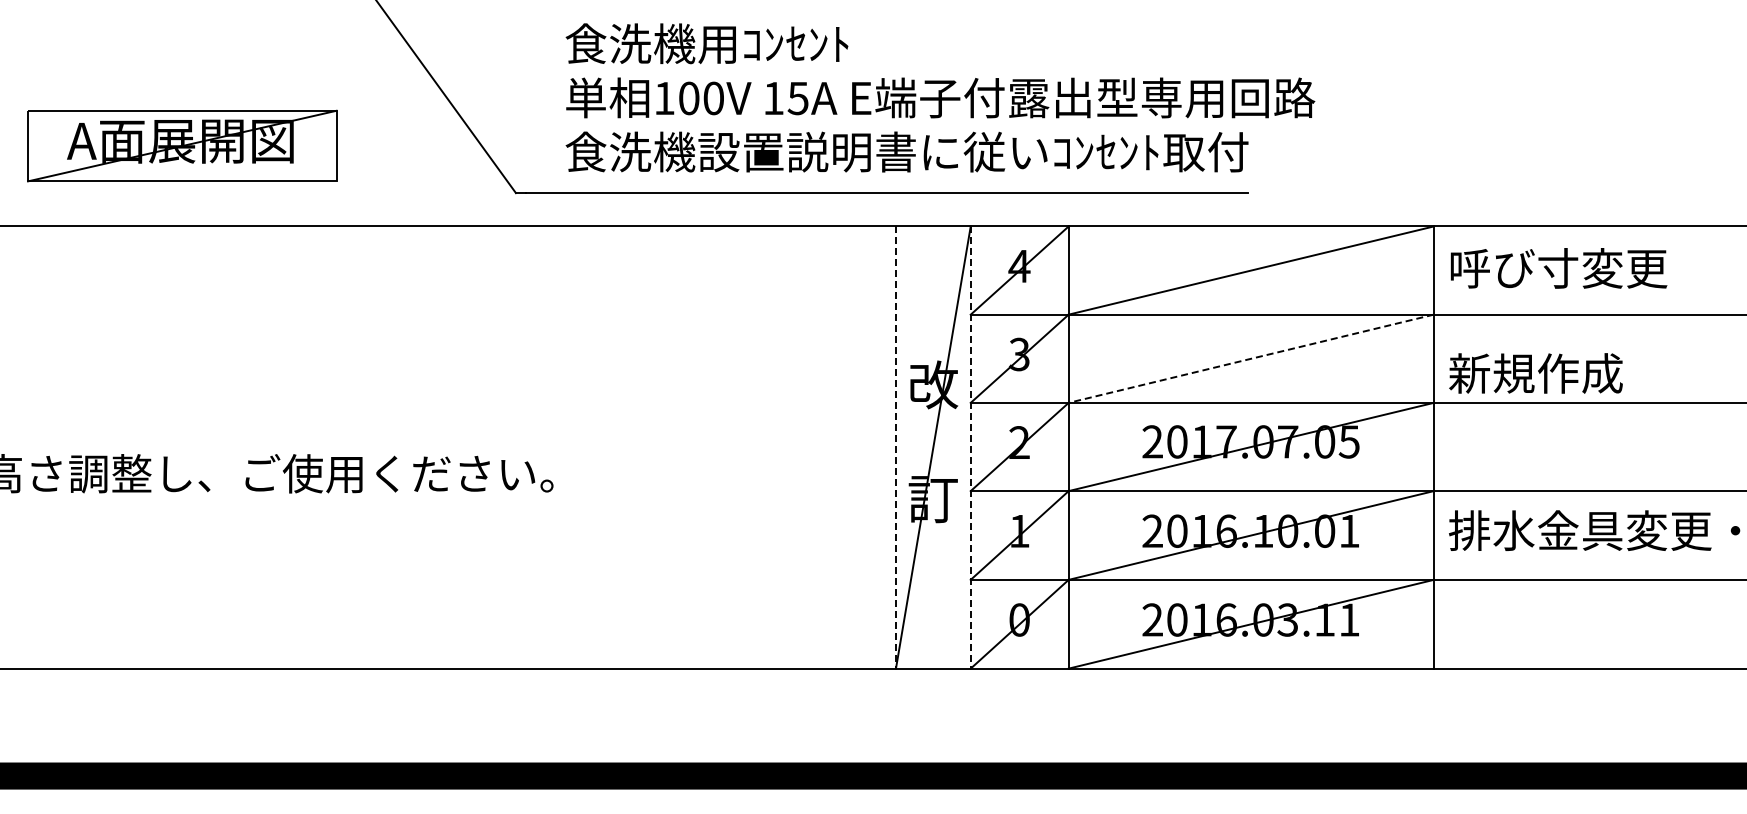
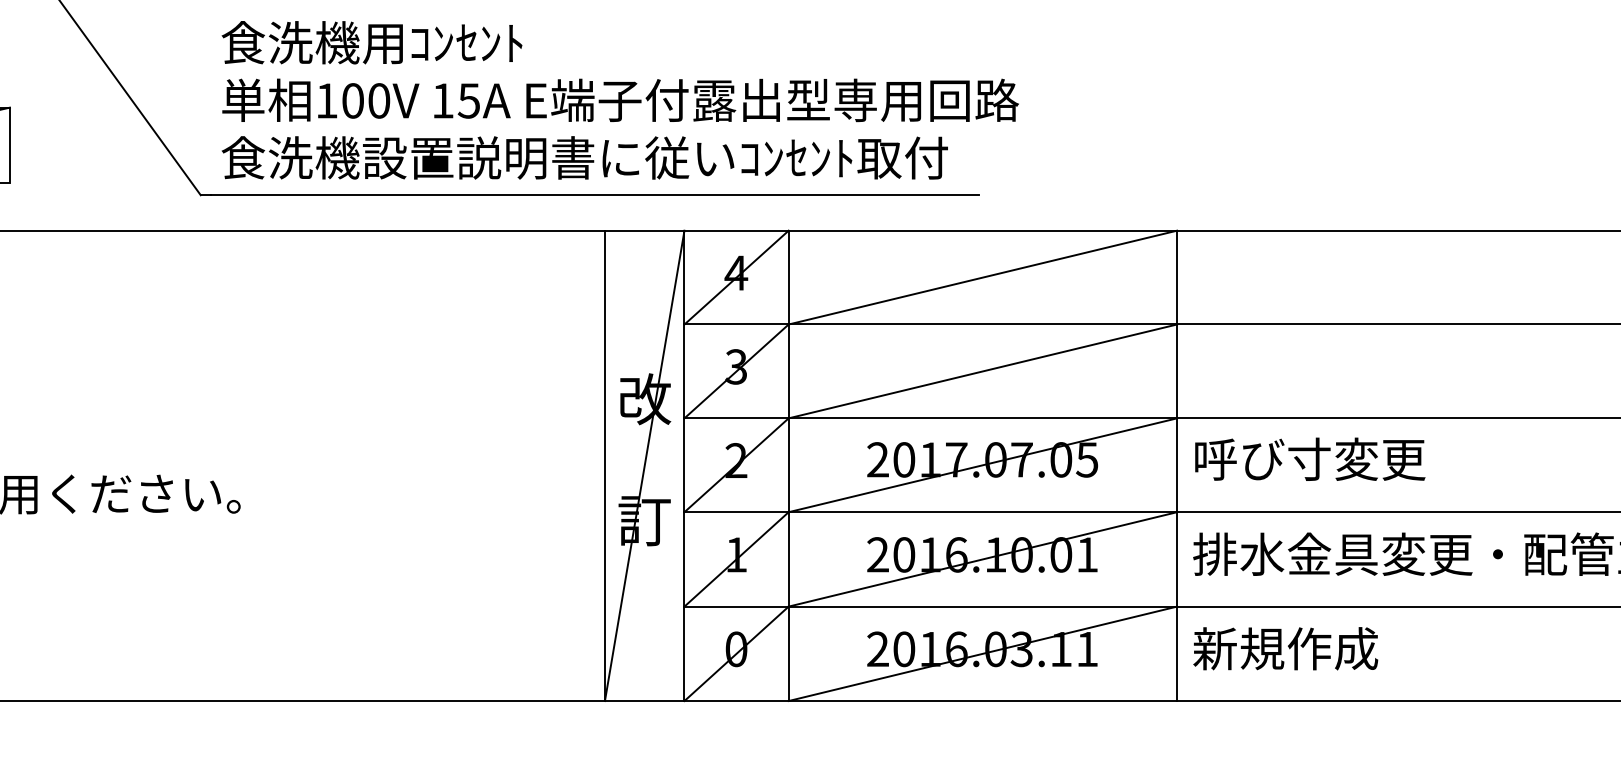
text: (940, 97) -> (620, 99), moved
text: (1558, 268) -> (1309, 459), moved
line: (1251, 358) -> (983, 371), dashed -> solid
text: (1535, 373) -> (1285, 648), moved
line: (895, 448) -> (604, 466), dashed -> solid
line: (970, 448) -> (684, 466), dashed -> solid

